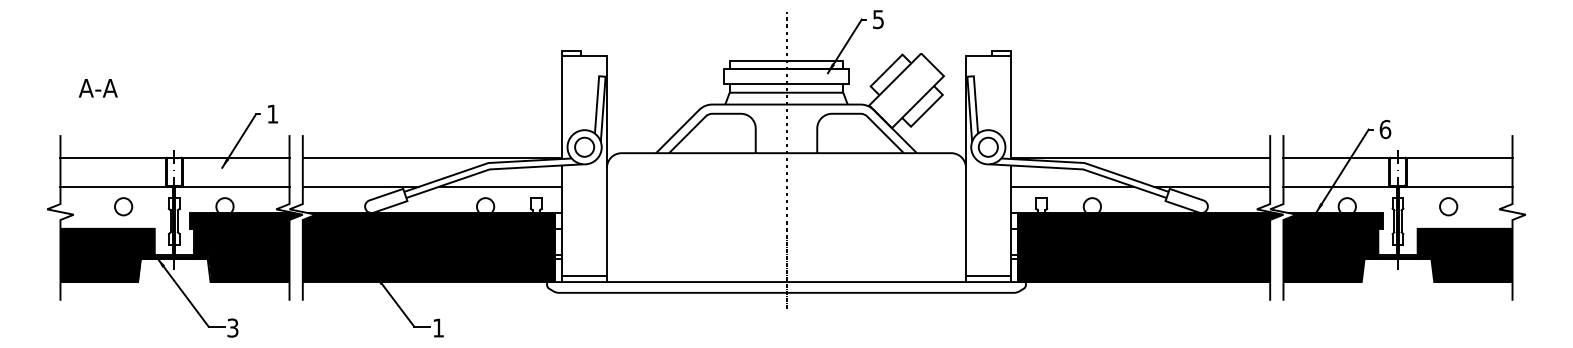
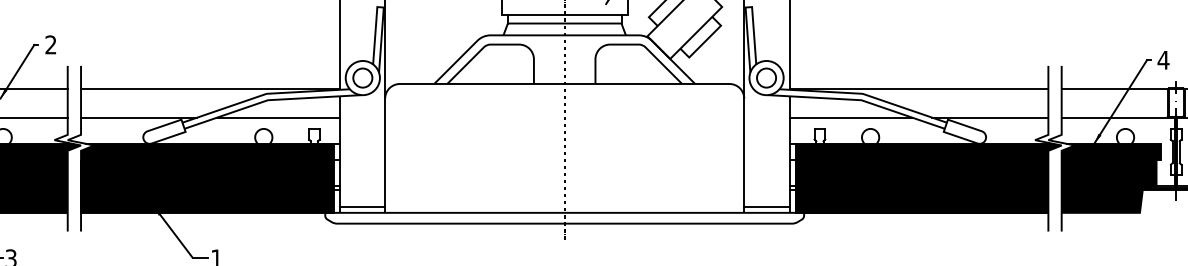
text: (272, 113) -> (50, 44), 1 -> 2
text: (1385, 129) -> (1163, 60), 6 -> 4

